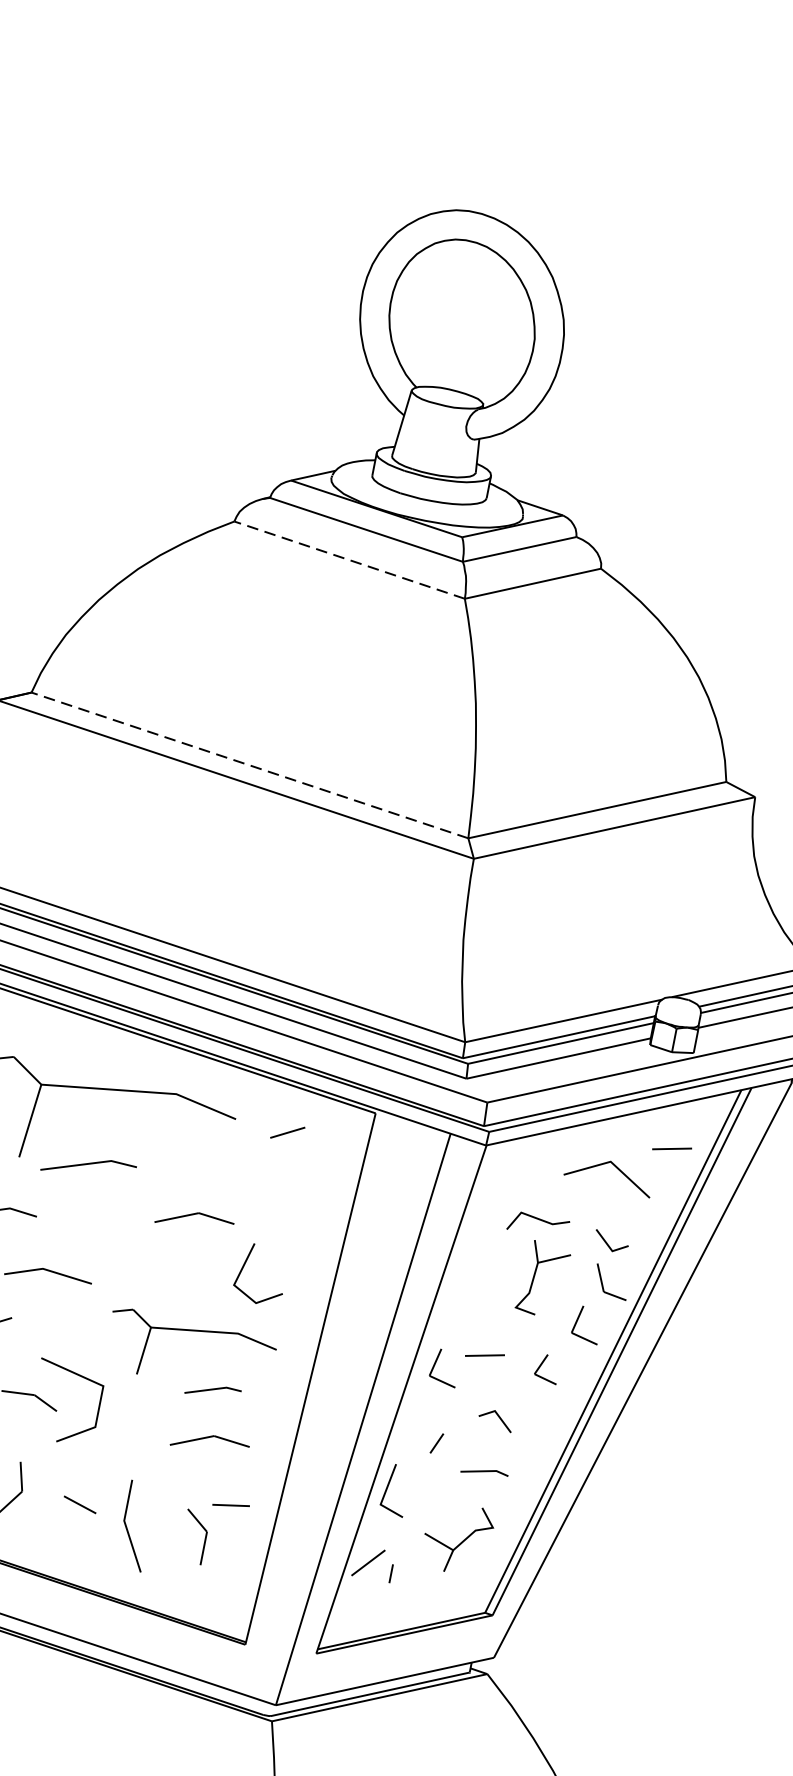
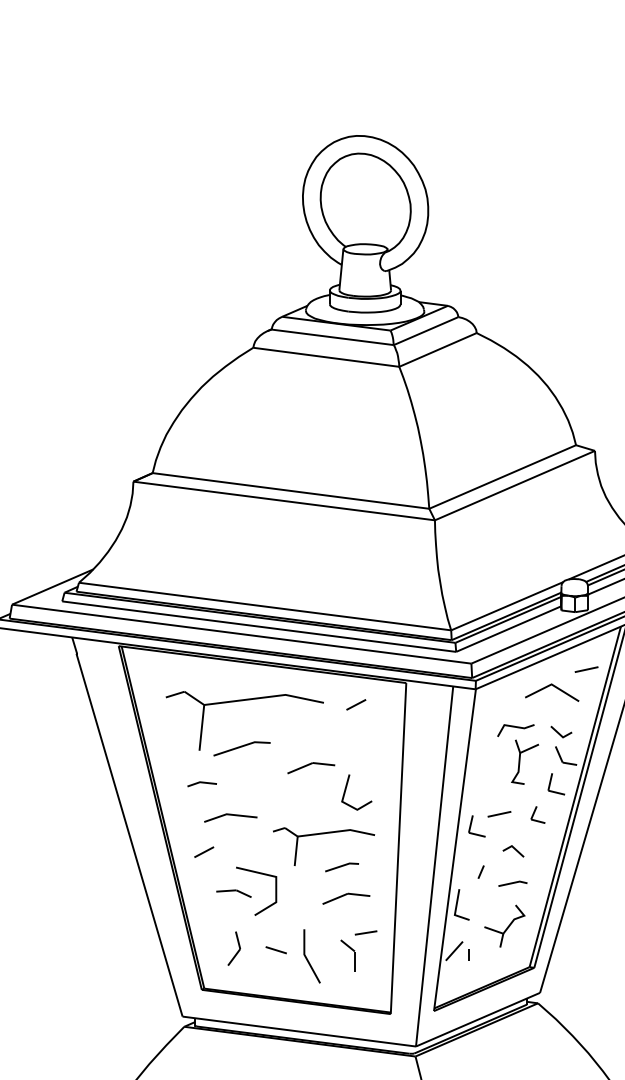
line: (349, 560) -> (326, 357), dashed -> solid
line: (249, 764) -> (290, 490), dashed -> solid

